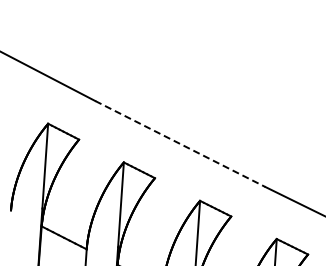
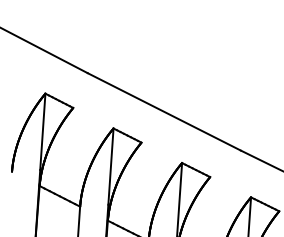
line: (180, 144) -> (164, 112), dashed -> solid

